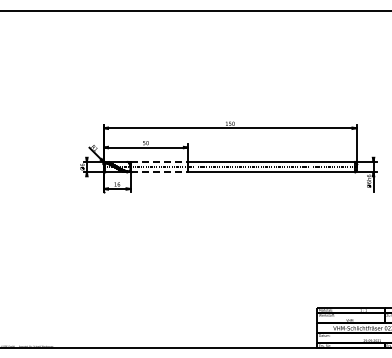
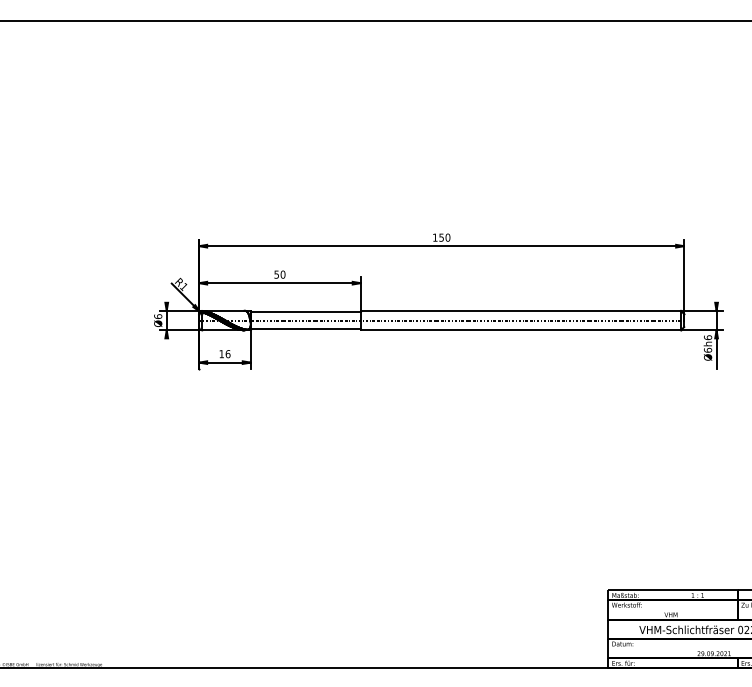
line: (159, 162) -> (305, 311), dashed -> solid
line: (159, 171) -> (305, 329), dashed -> solid

